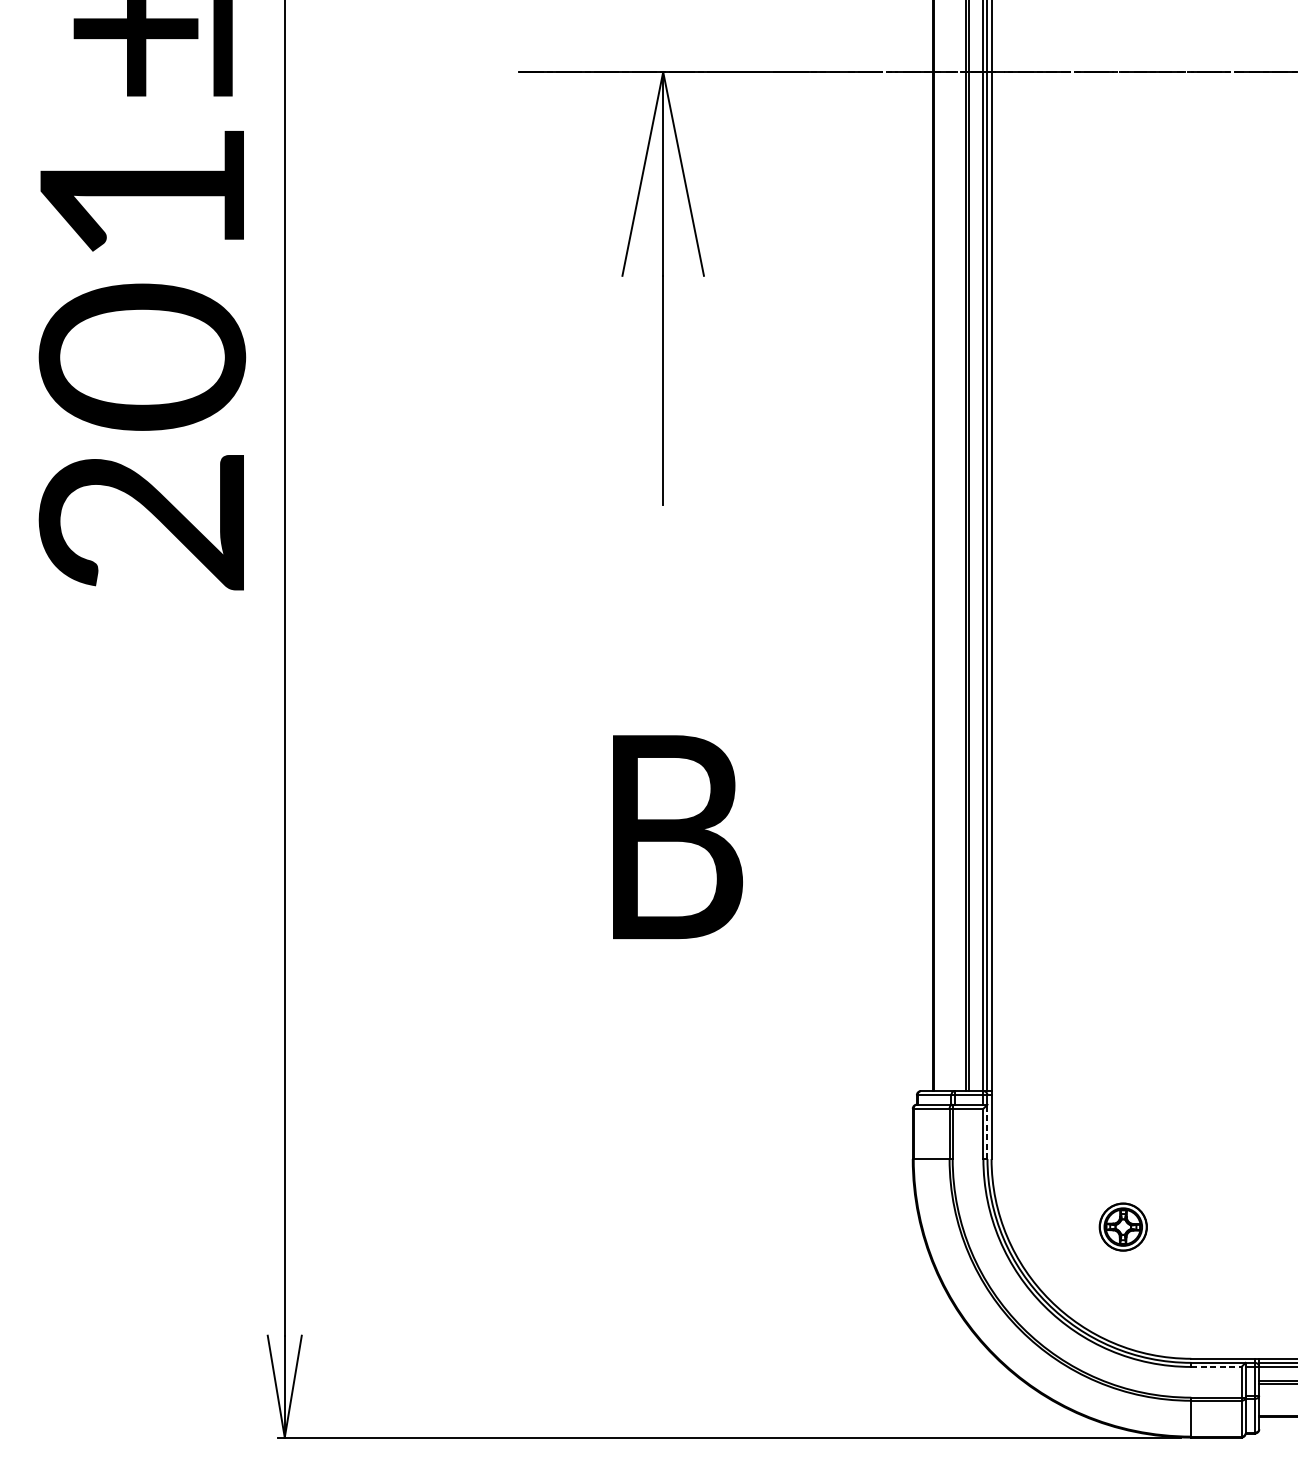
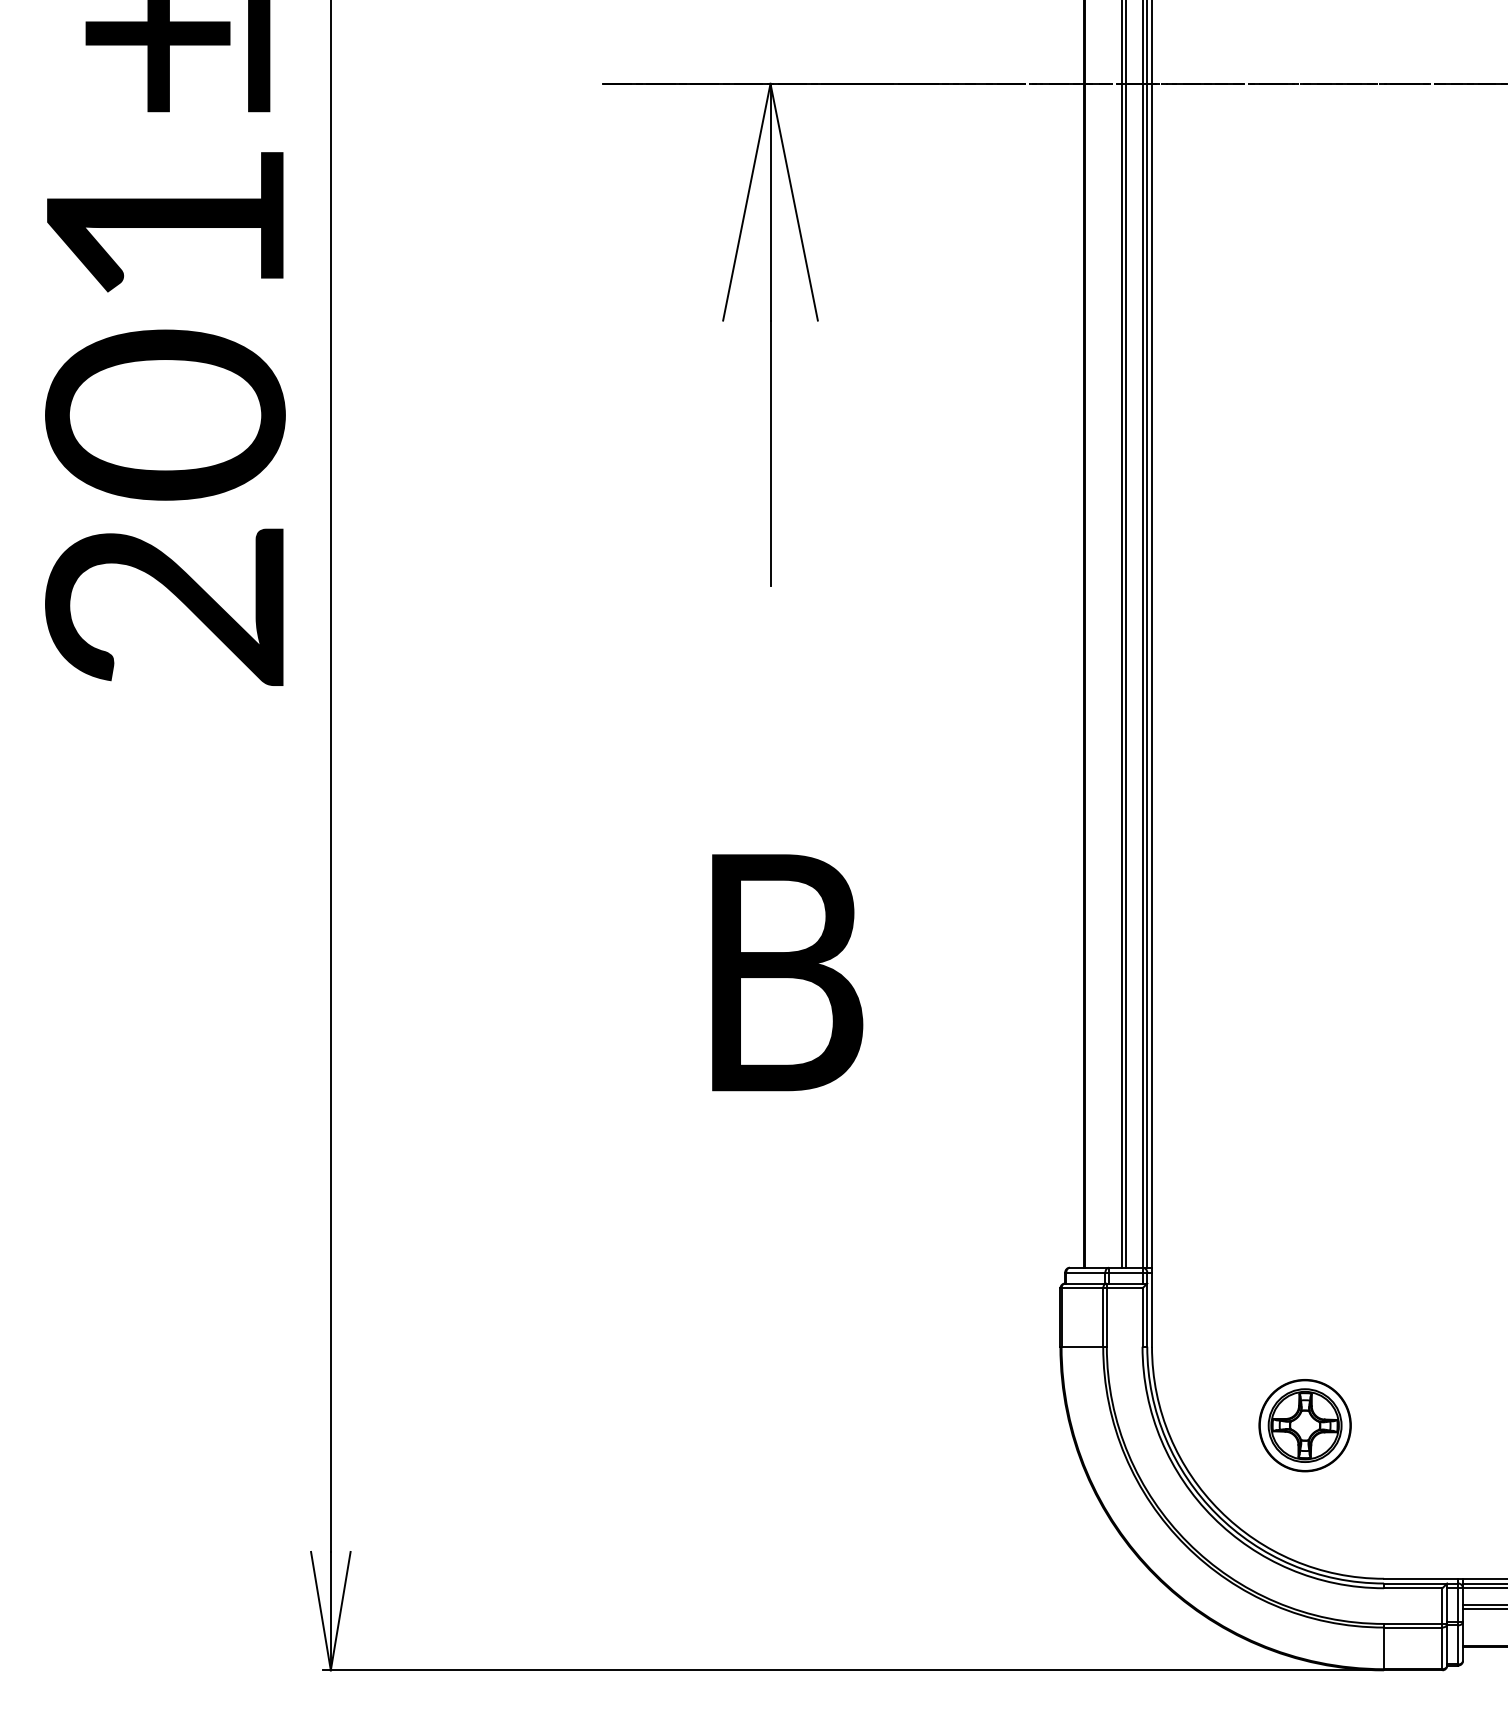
line: (987, 1132) -> (1147, 1315), dashed -> solid
part: (1122, 1226) -> (1304, 1425), size x1.67
line: (1216, 1367) -> (1413, 1588), dashed -> solid

